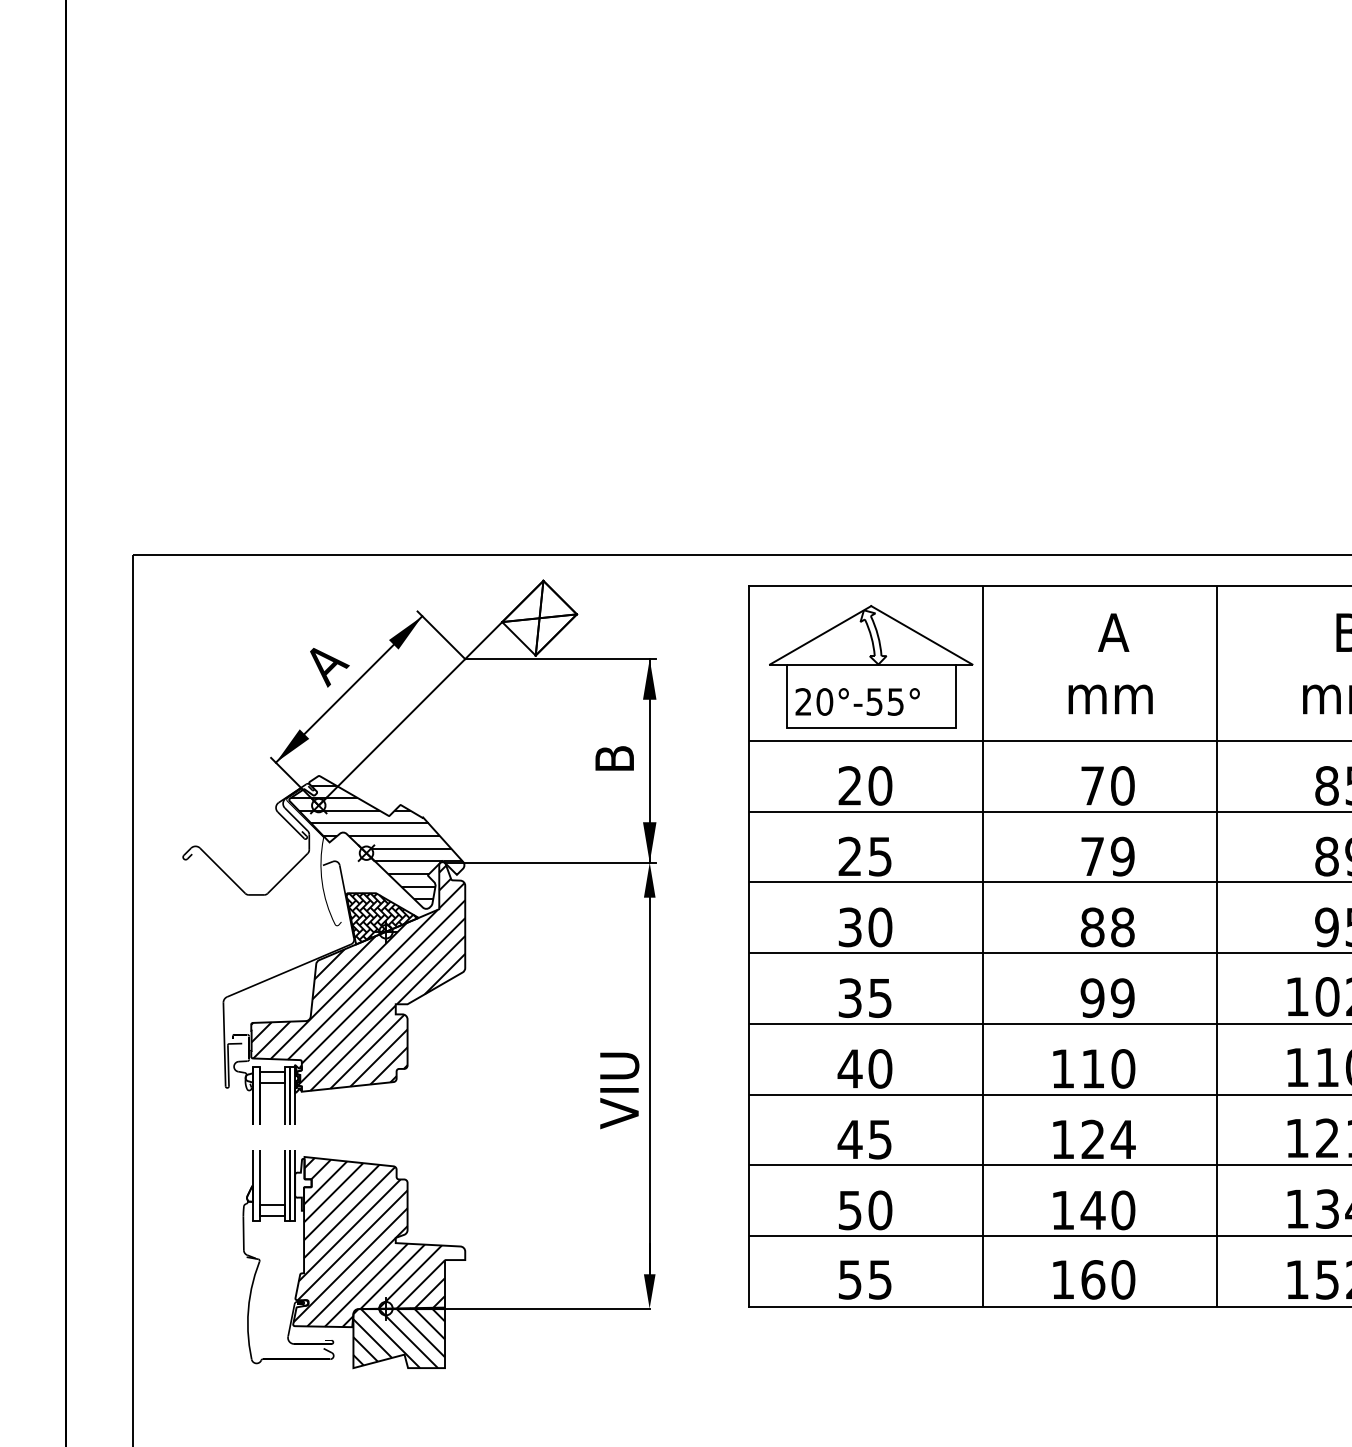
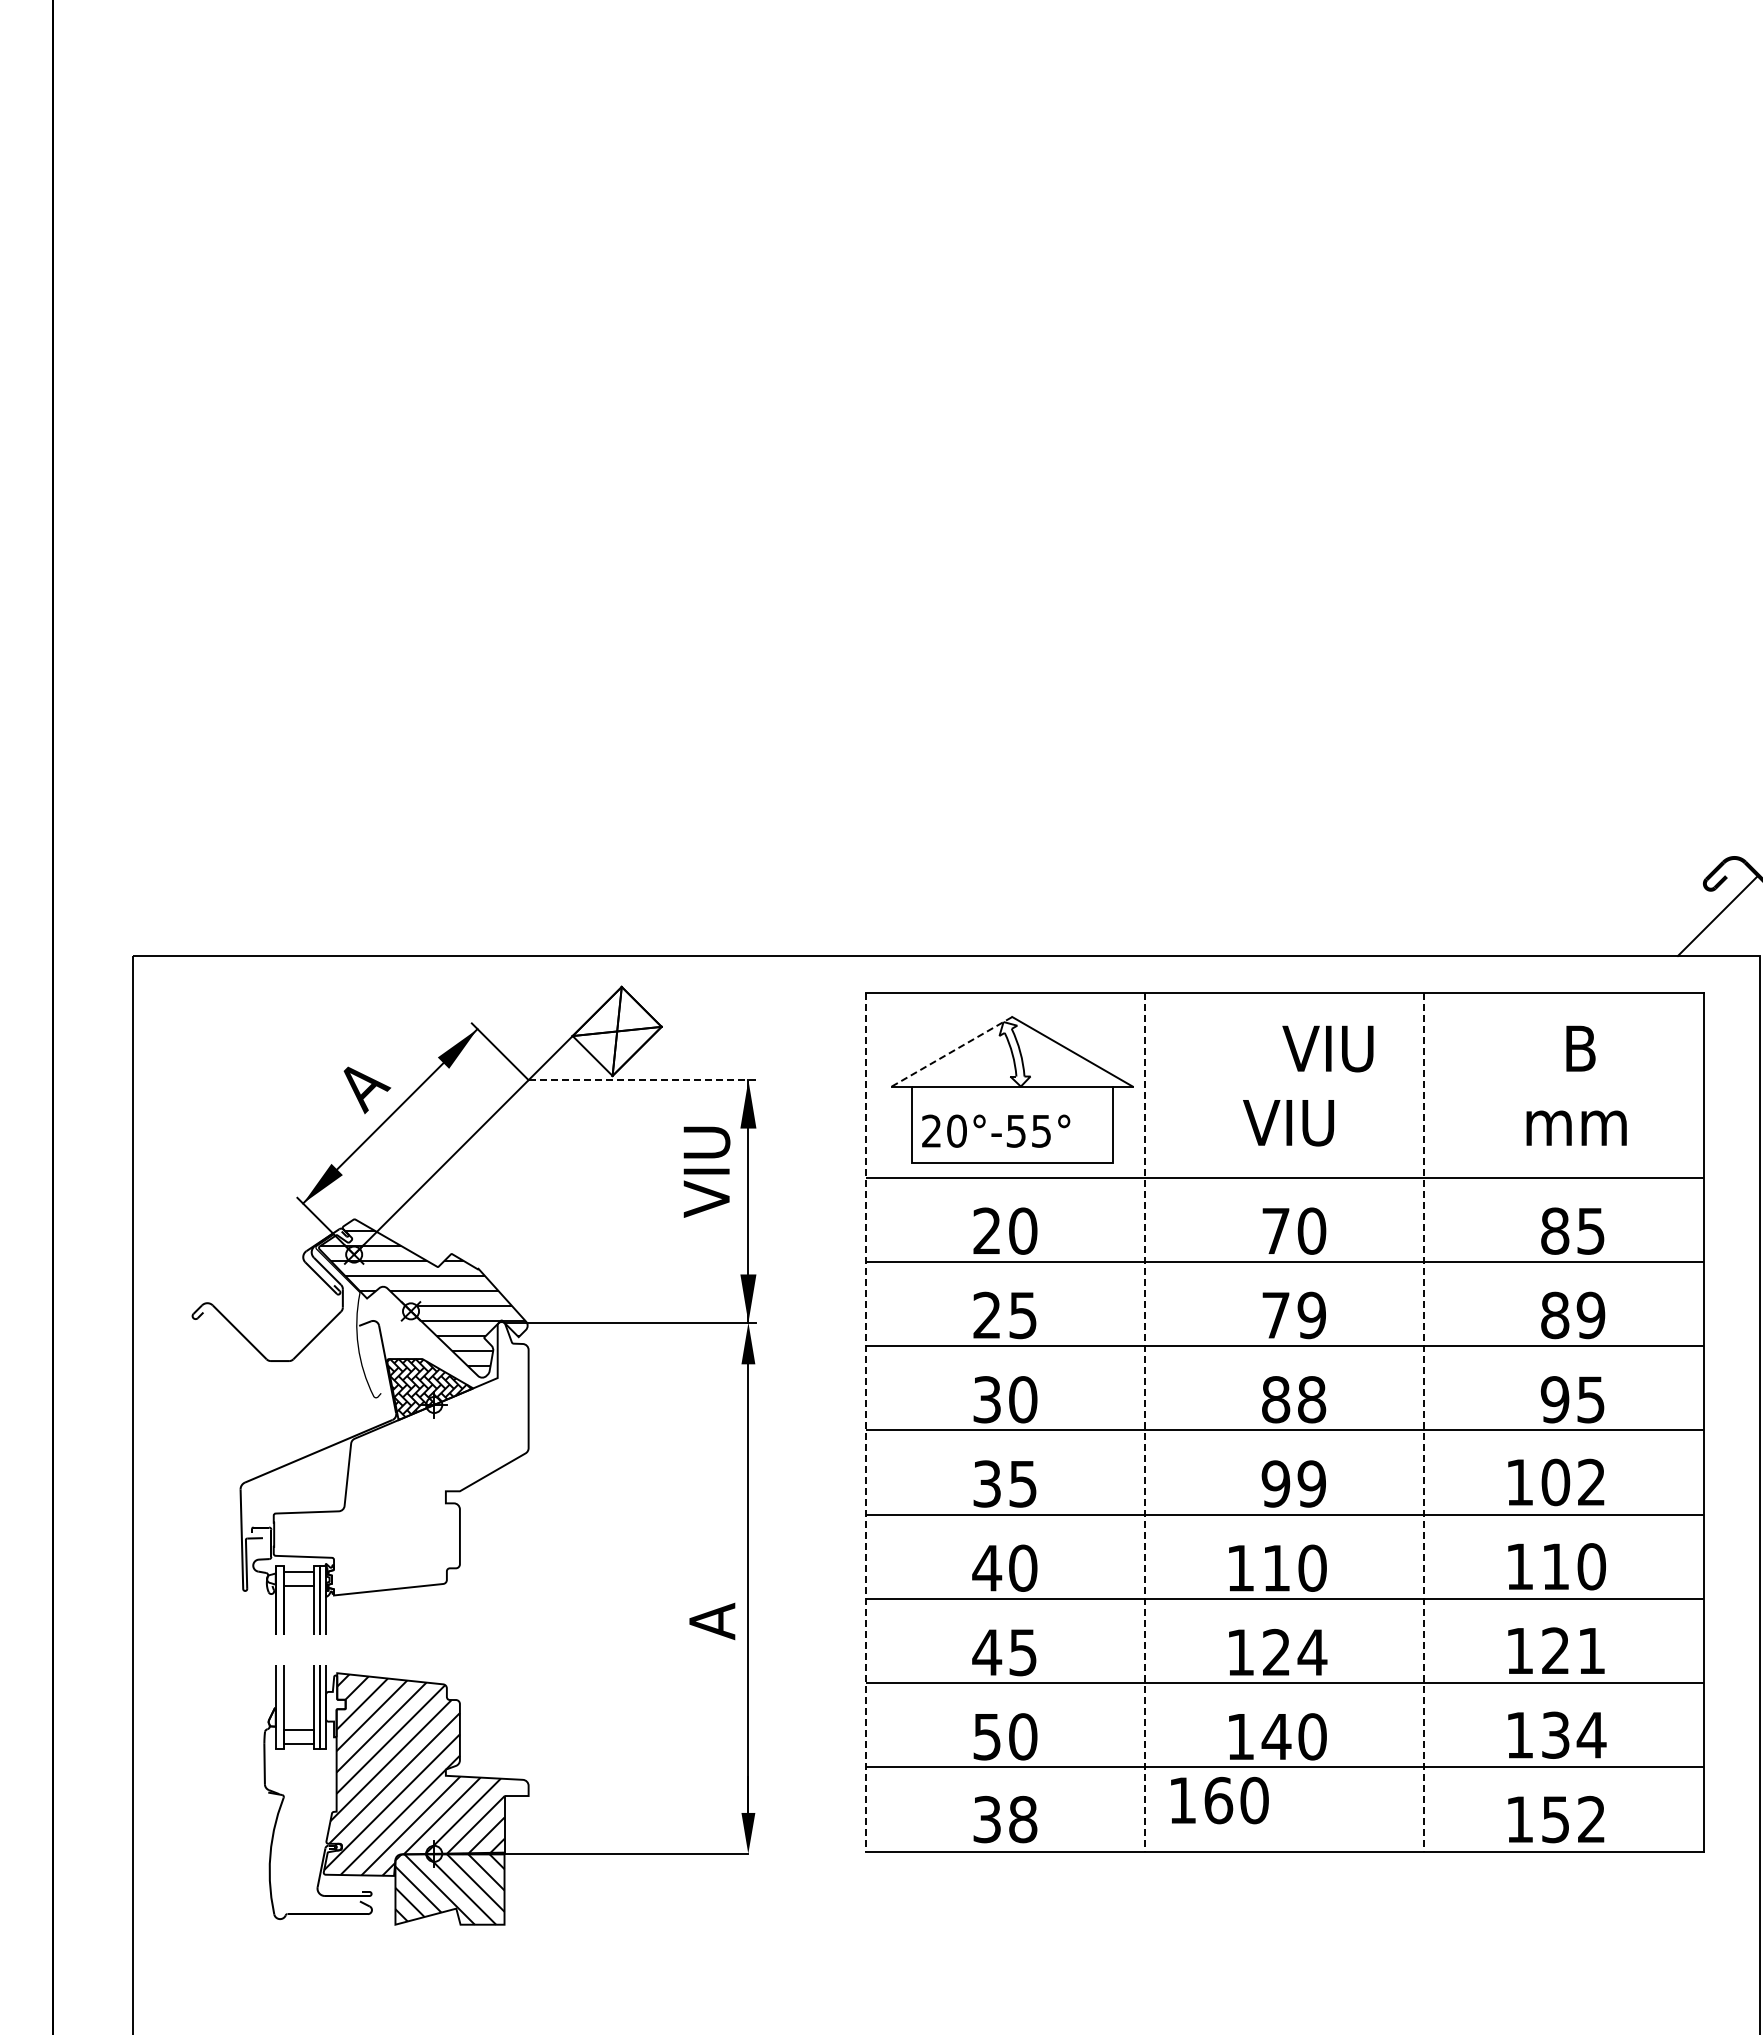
text: (1135, 632) -> (1327, 1048), A -> VIU
line: (821, 635) -> (952, 1051), solid -> dashed
line: (560, 659) -> (642, 1080), solid -> dashed
text: (1109, 695) -> (1295, 1123), mm -> VIU
text: (614, 735) -> (706, 1171), B -> VIU
line: (748, 946) -> (866, 1422), solid -> dashed
line: (983, 946) -> (1145, 1422), solid -> dashed
line: (1217, 946) -> (1424, 1422), solid -> dashed
hatch: (357, 978) -> (400, 1460), removed
text: (619, 1090) -> (712, 1594), VIU -> A
text: (865, 1279) -> (1005, 1819), 55 -> 38
text: (1093, 1279) -> (1219, 1800), moved

